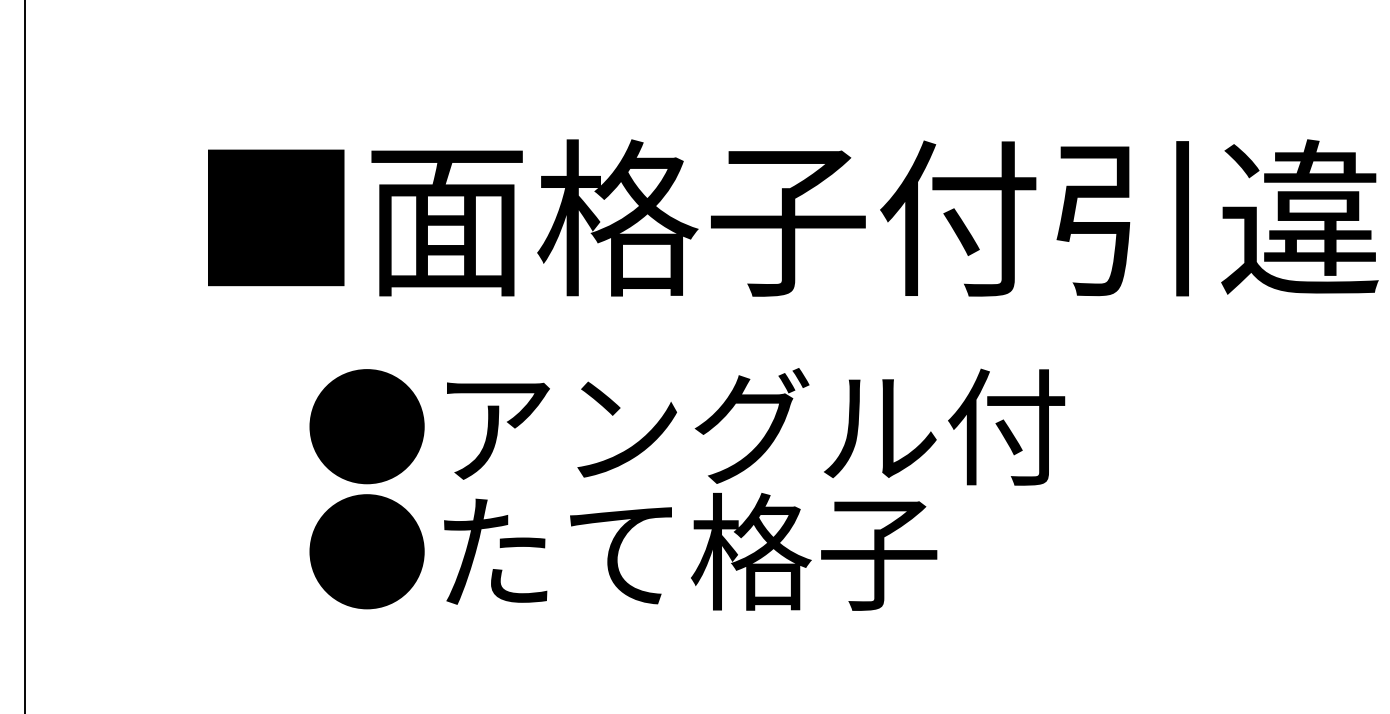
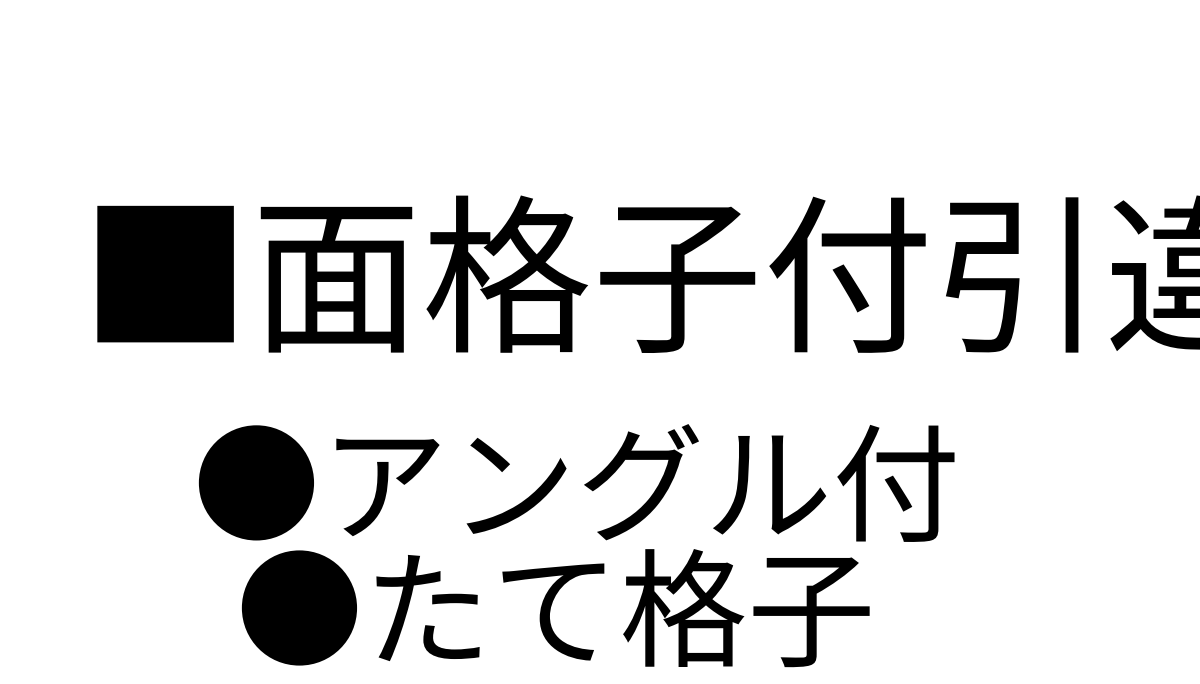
text: (623, 551) -> (555, 607), moved

